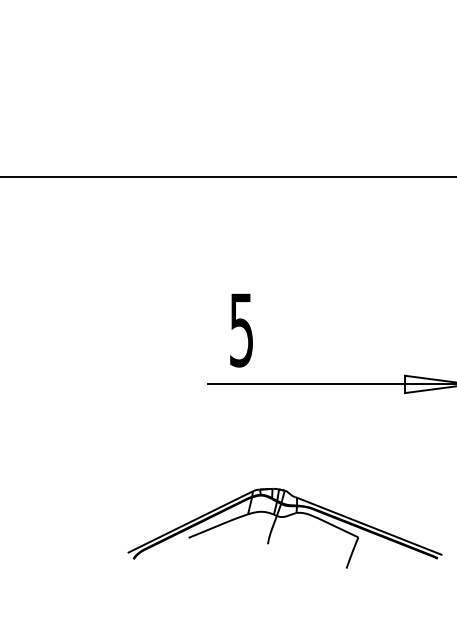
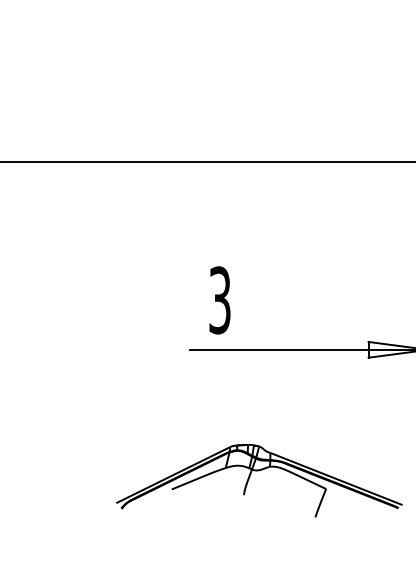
text: (241, 329) -> (219, 299), 5 -> 3

